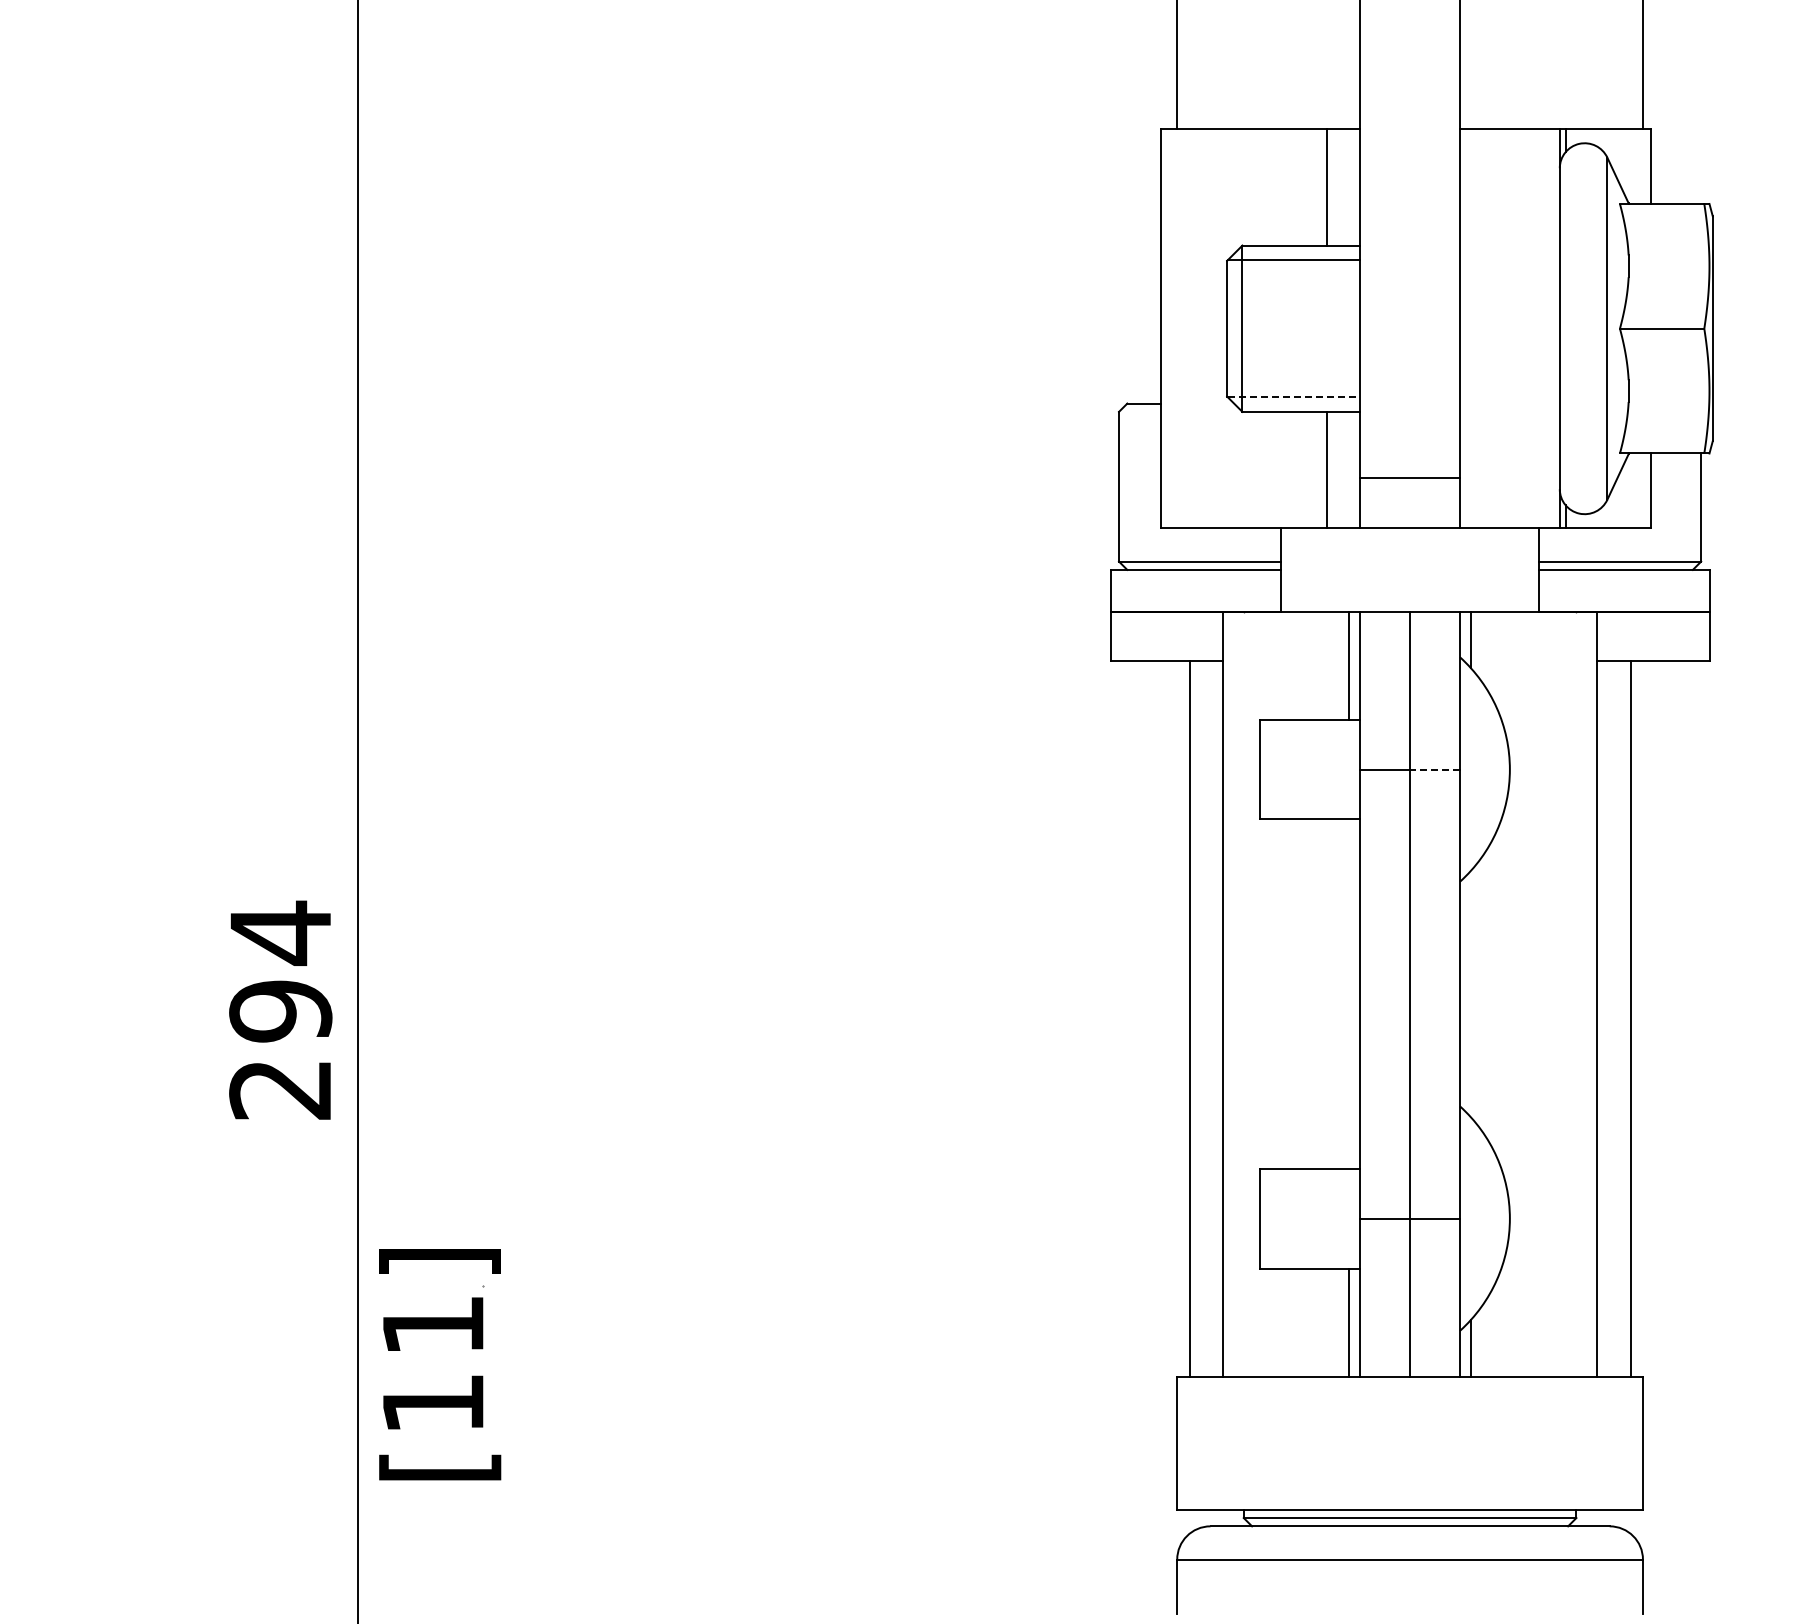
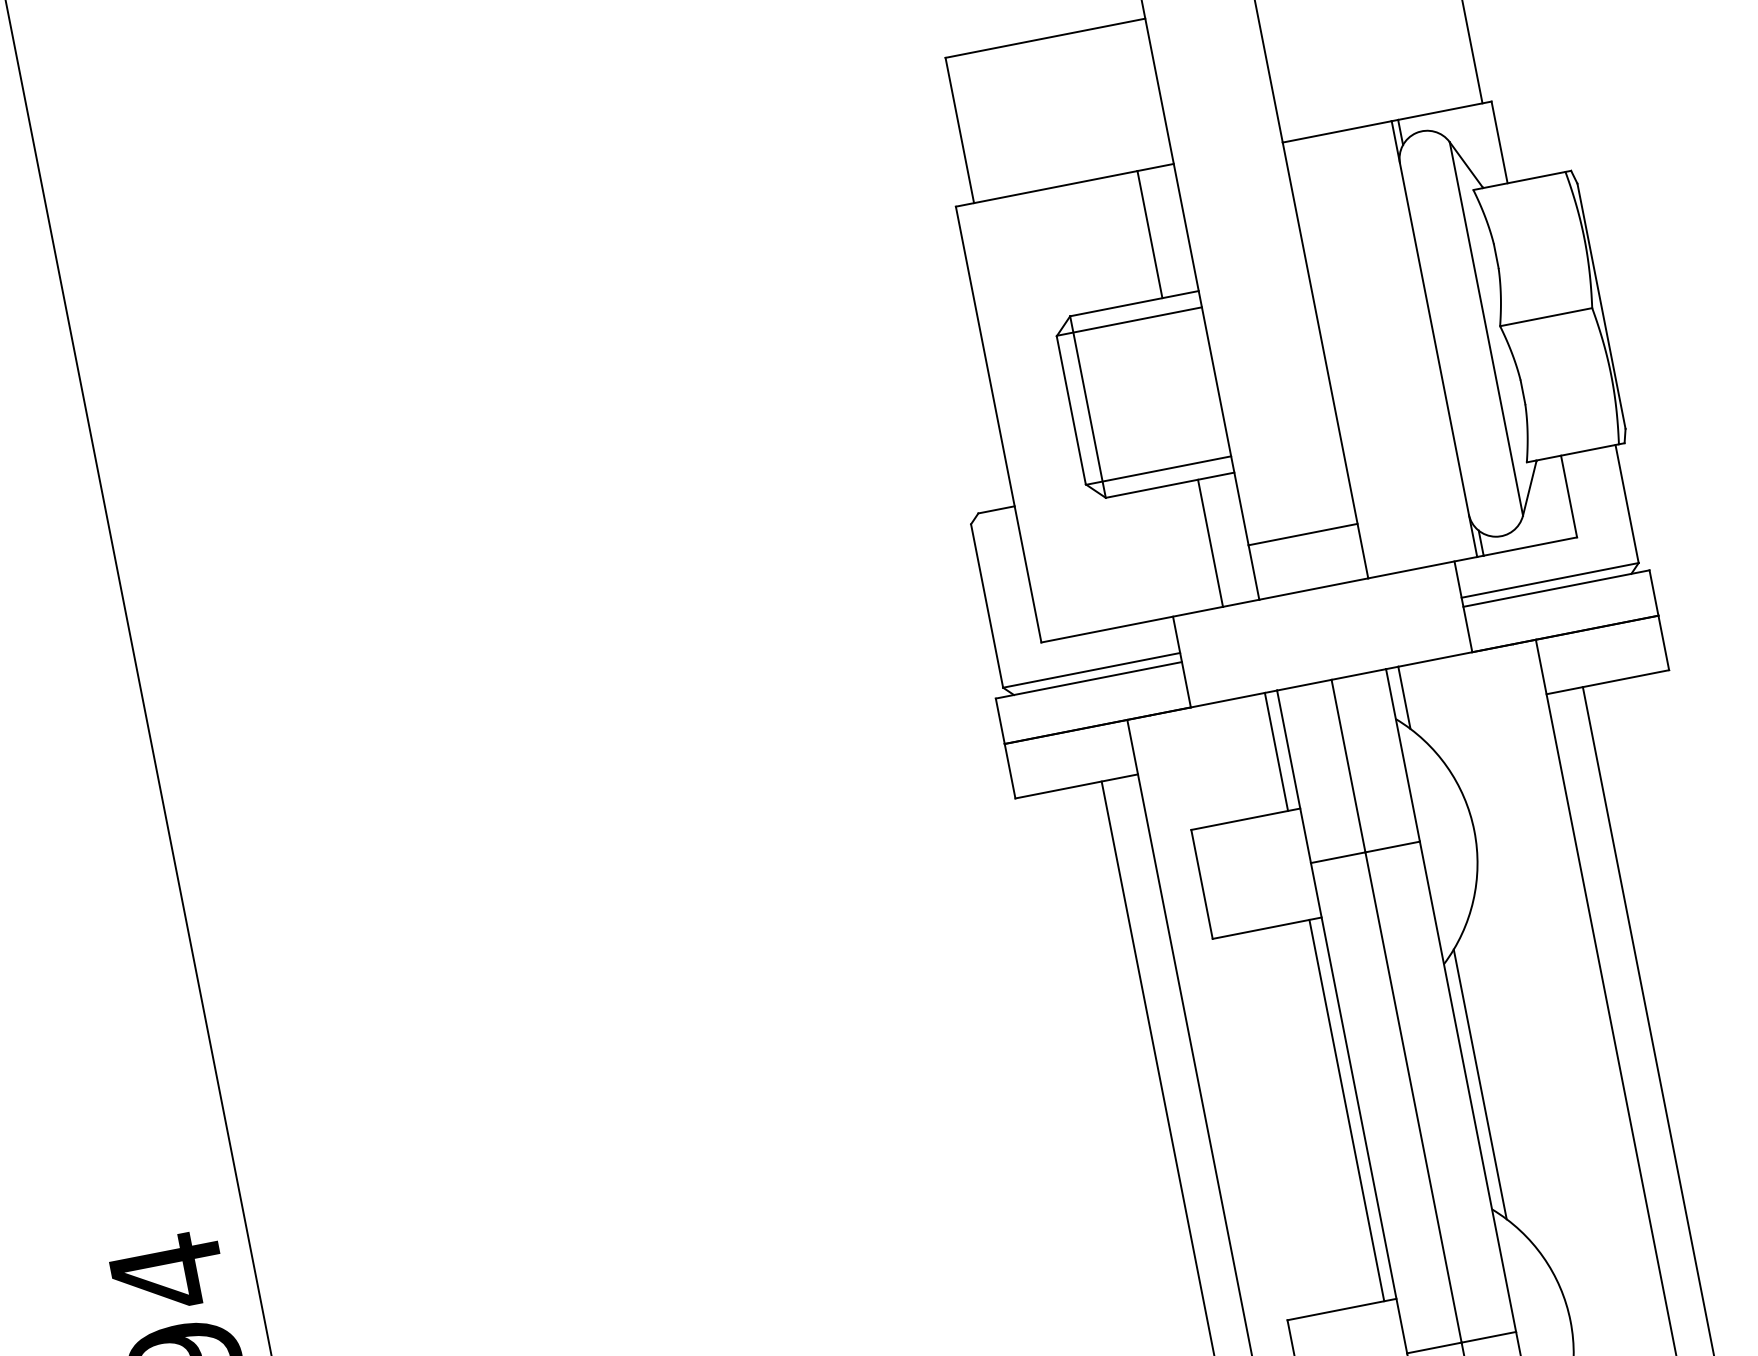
line: (1294, 396) -> (1159, 469), dashed -> solid
line: (1435, 769) -> (1393, 846), dashed -> solid
line: (1349, 993) -> (1347, 1109), added
line: (1471, 993) -> (1480, 1083), added

